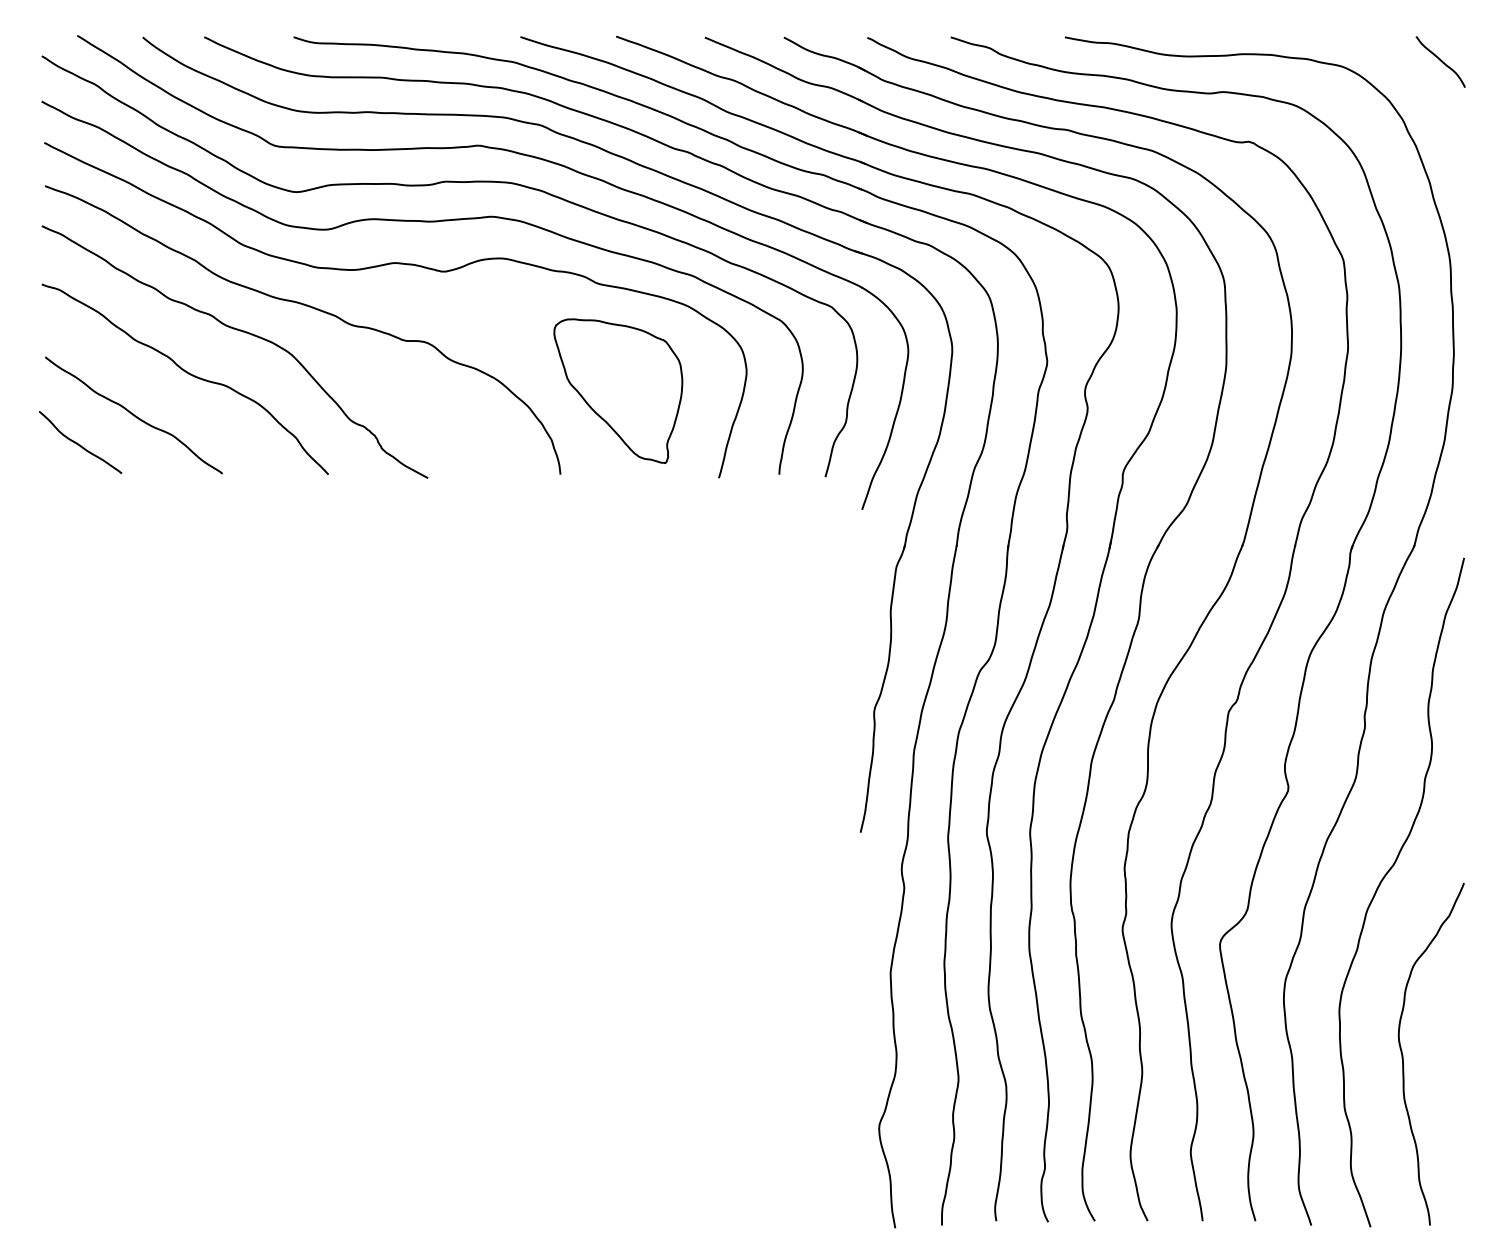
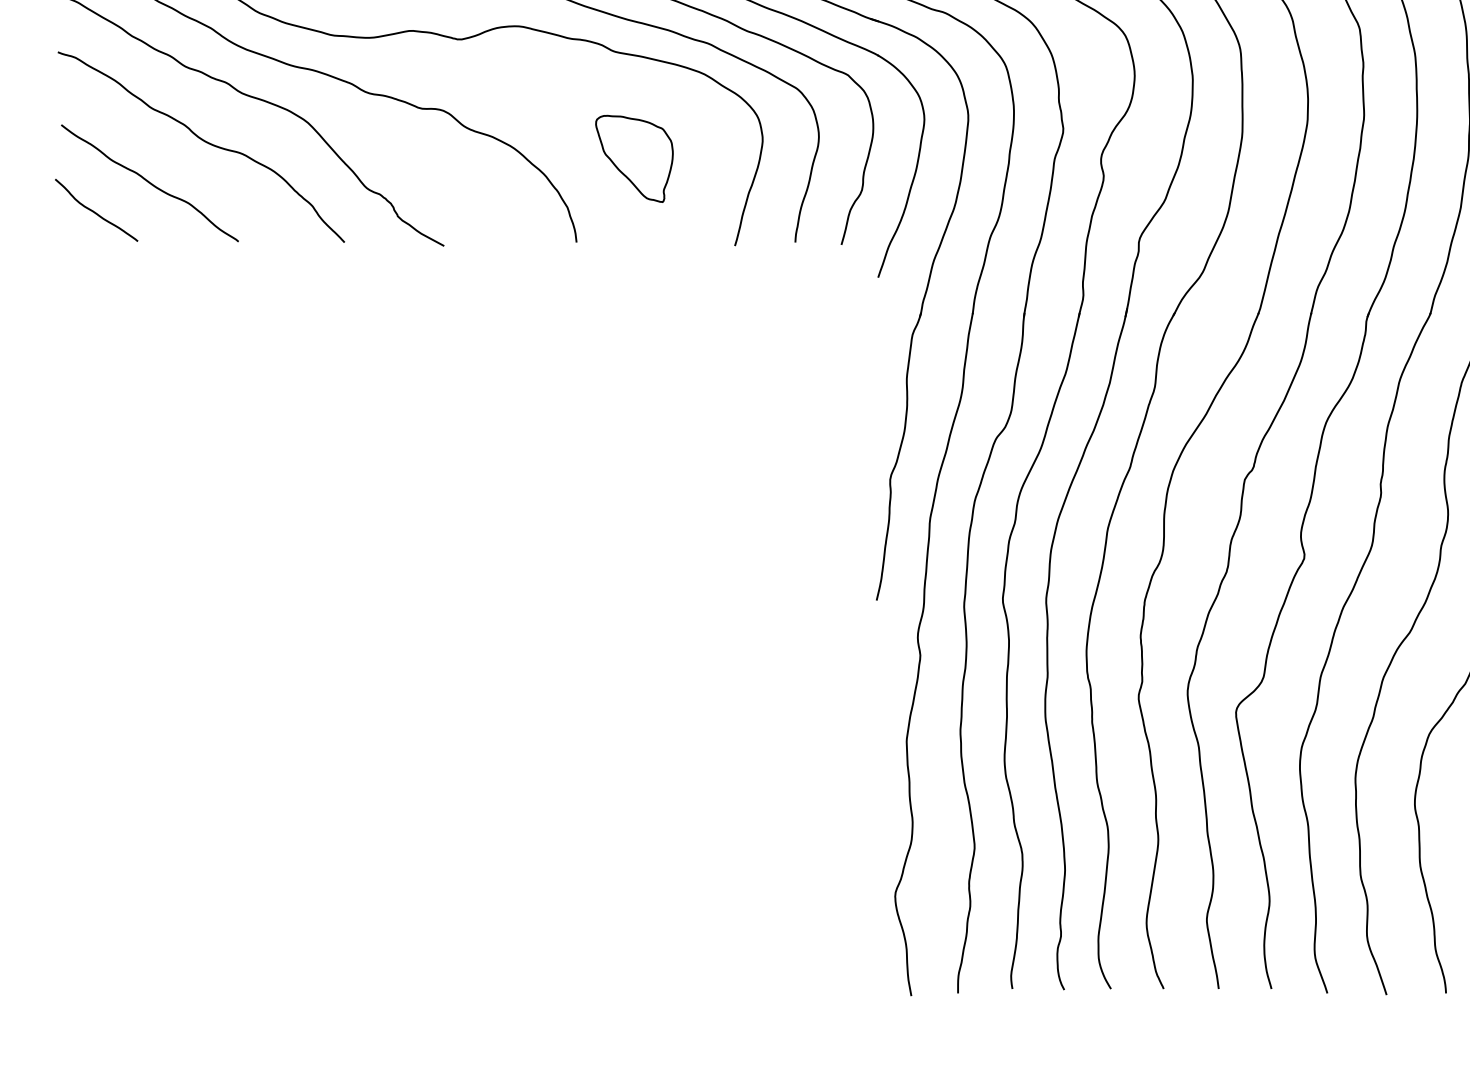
part: (618, 390) -> (634, 158), size x0.6

